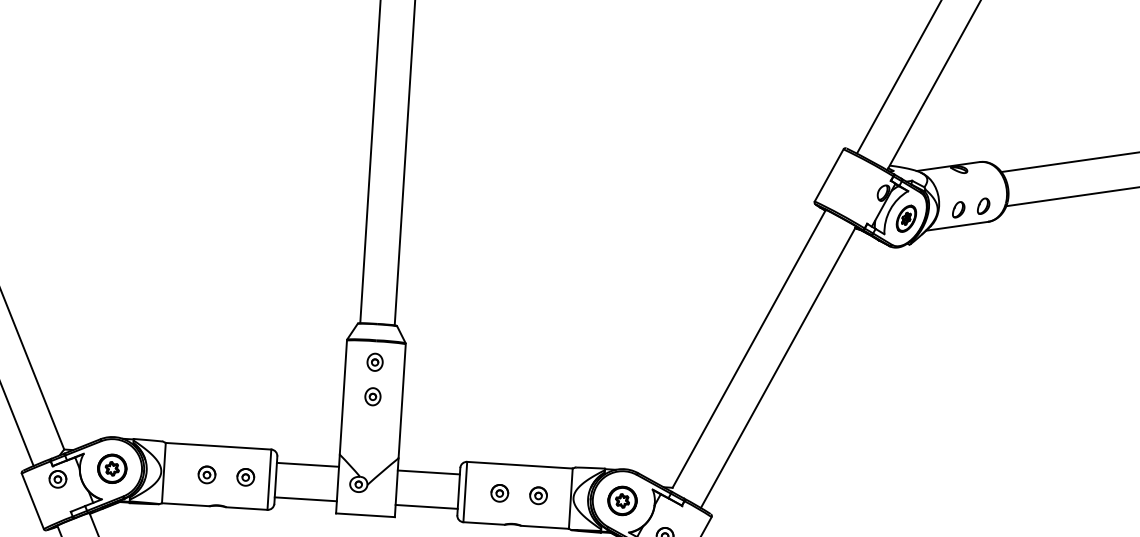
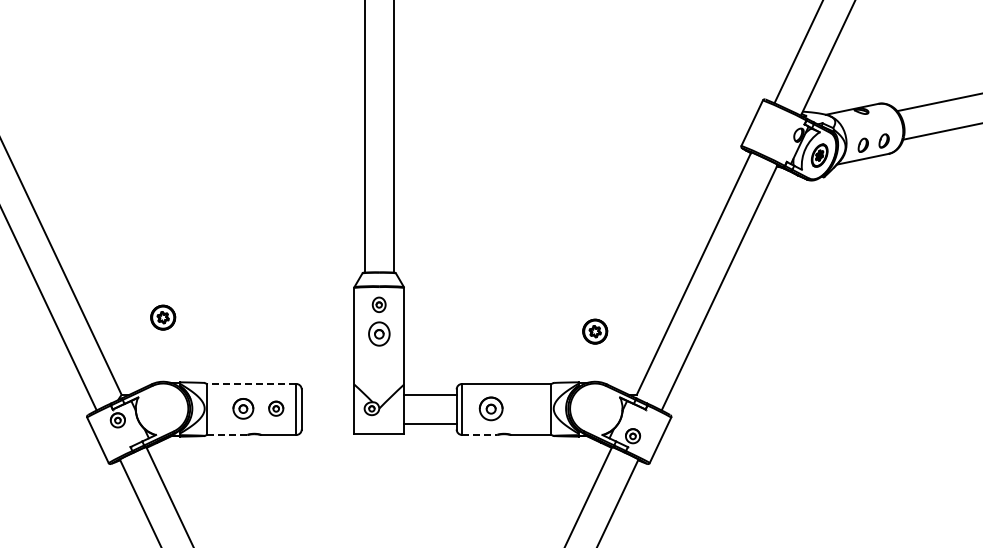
part: (372, 396) -> (378, 333), size x1.6
line: (218, 445) -> (251, 383), solid -> dashed
line: (307, 464) -> (327, 394), removed
part: (112, 468) -> (163, 317), moved
part: (207, 474) -> (243, 408), size x1.4
part: (500, 493) -> (491, 408), size x1.6
part: (539, 495) -> (524, 408), removed
line: (305, 499) -> (327, 424), removed
part: (622, 500) -> (595, 331), moved
line: (186, 505) -> (227, 435), solid -> dashed
line: (485, 524) -> (480, 435), solid -> dashed

